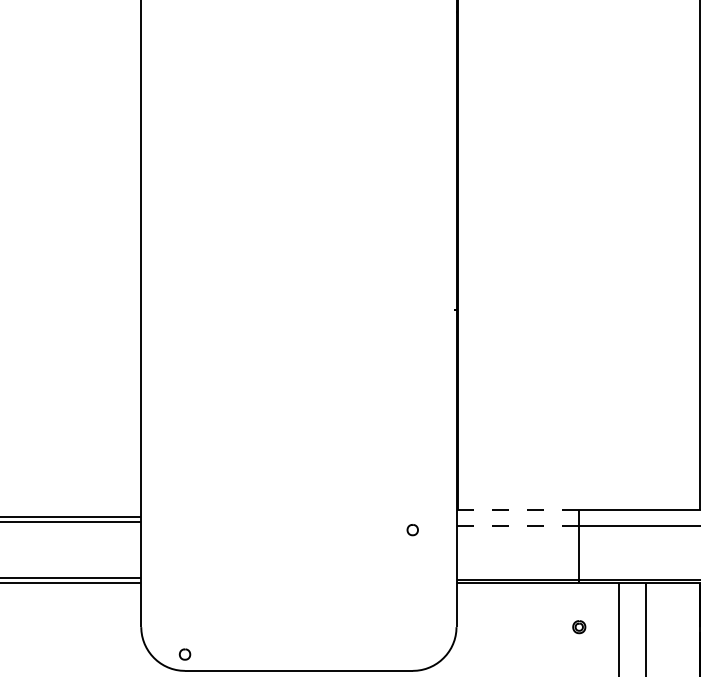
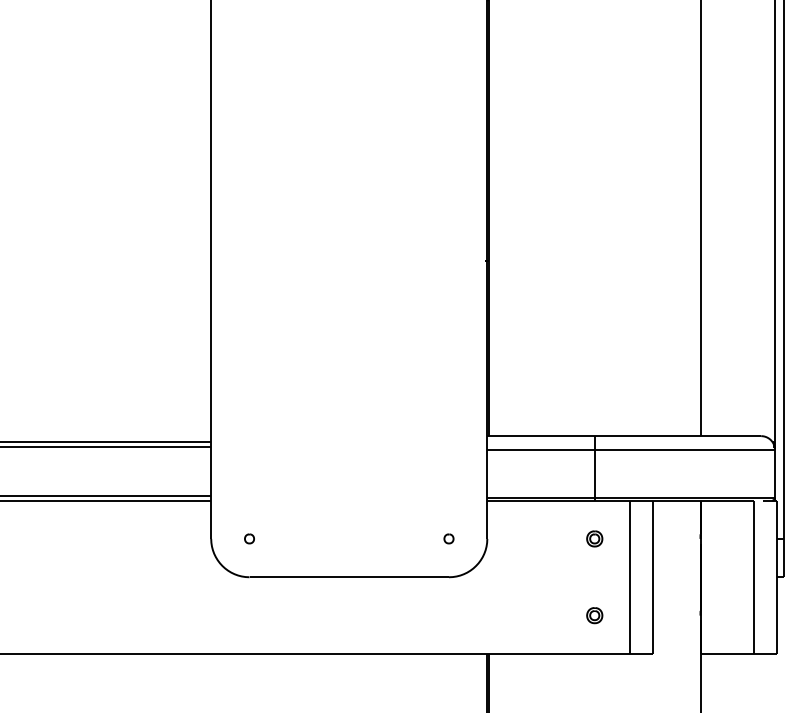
line: (518, 510) -> (541, 436), dashed -> solid
line: (518, 525) -> (541, 449), dashed -> solid
part: (412, 529) -> (448, 538), moved
part: (578, 626) -> (594, 538), size x1.43
part: (184, 654) -> (249, 538), moved

